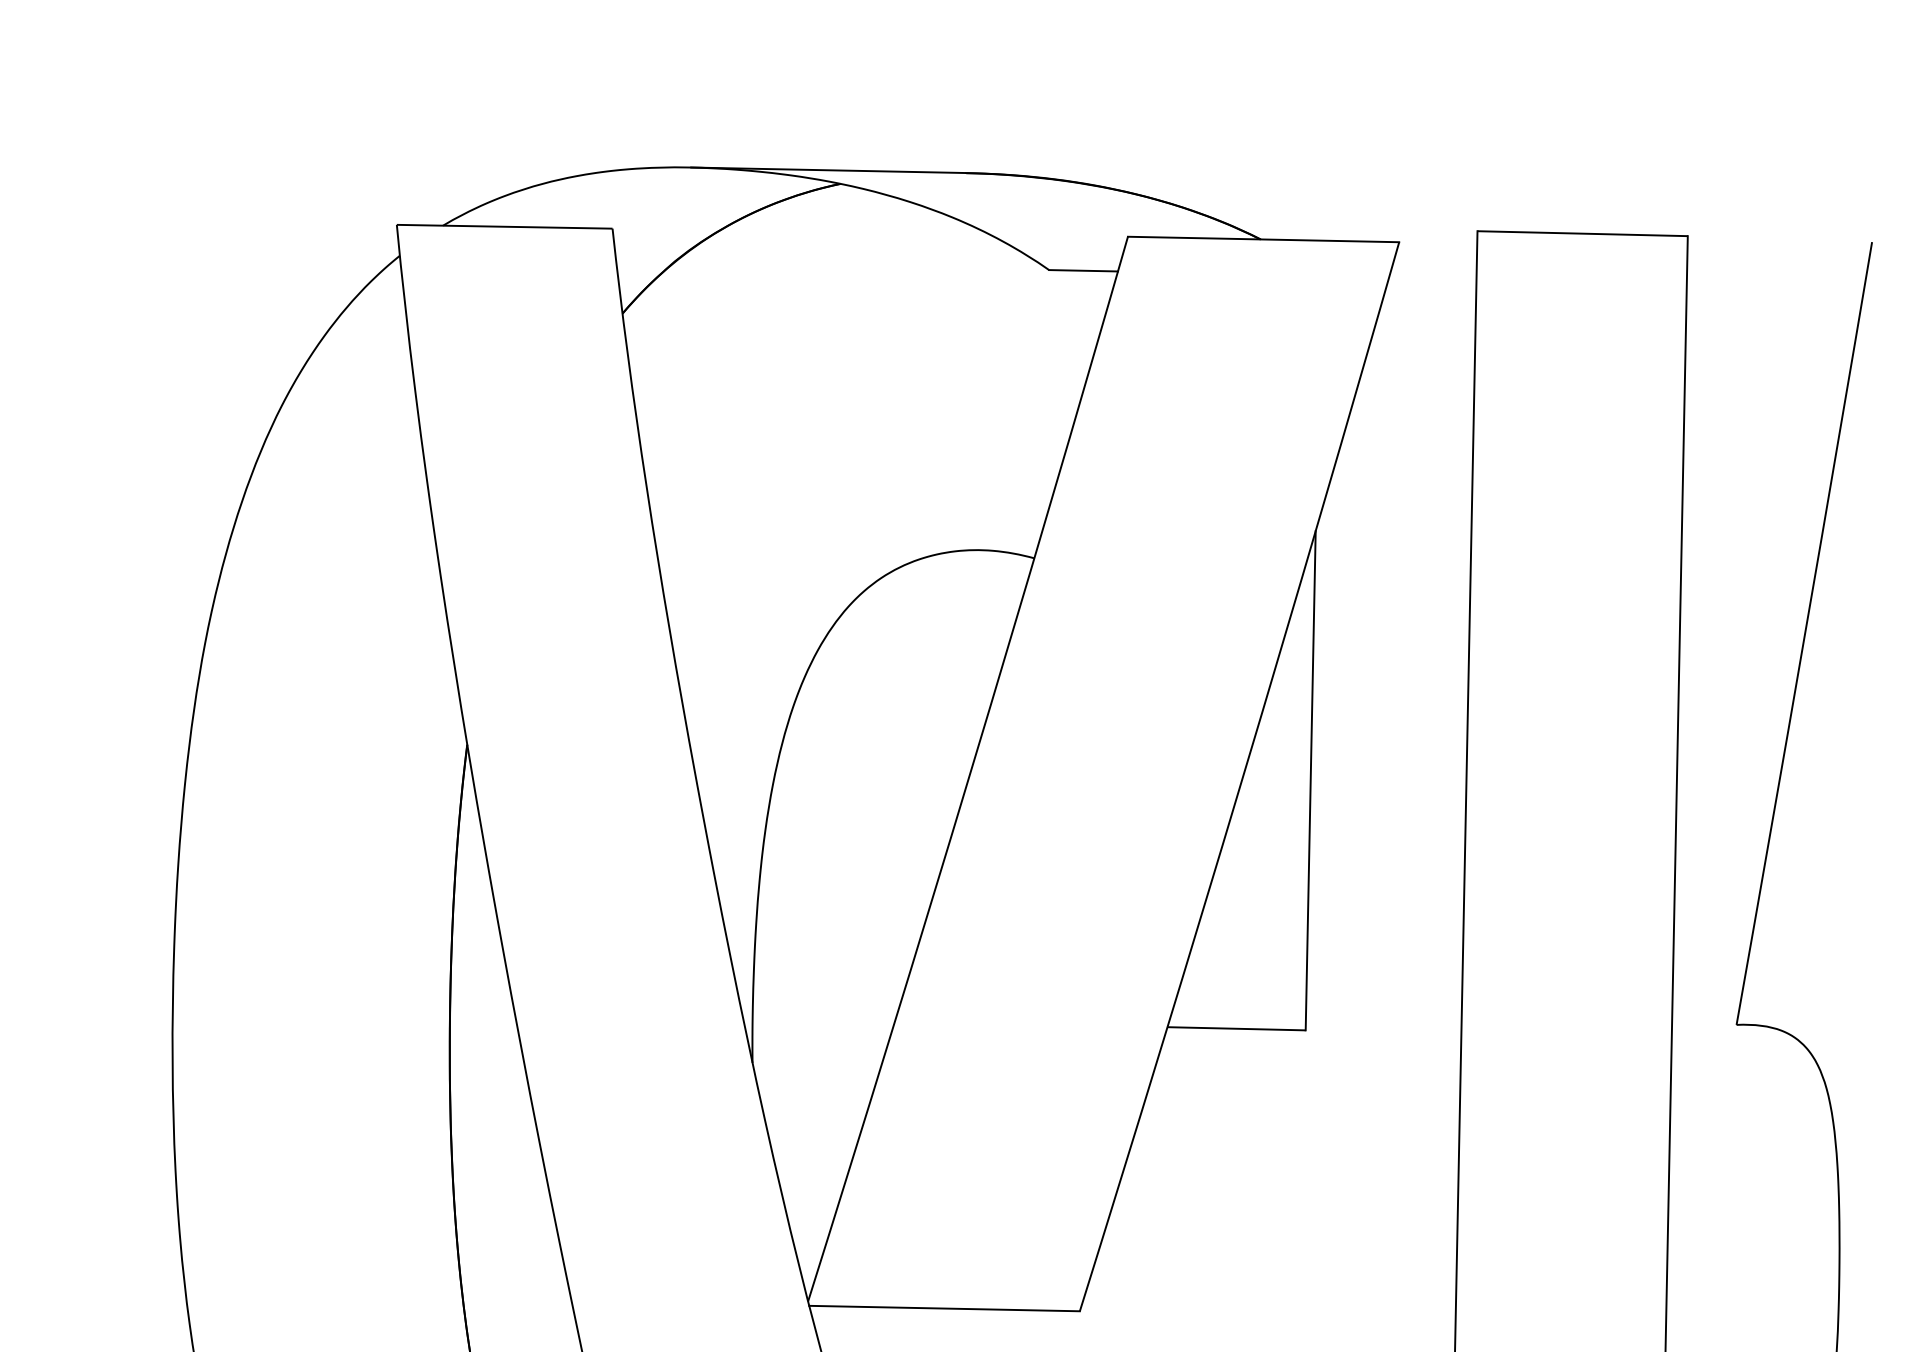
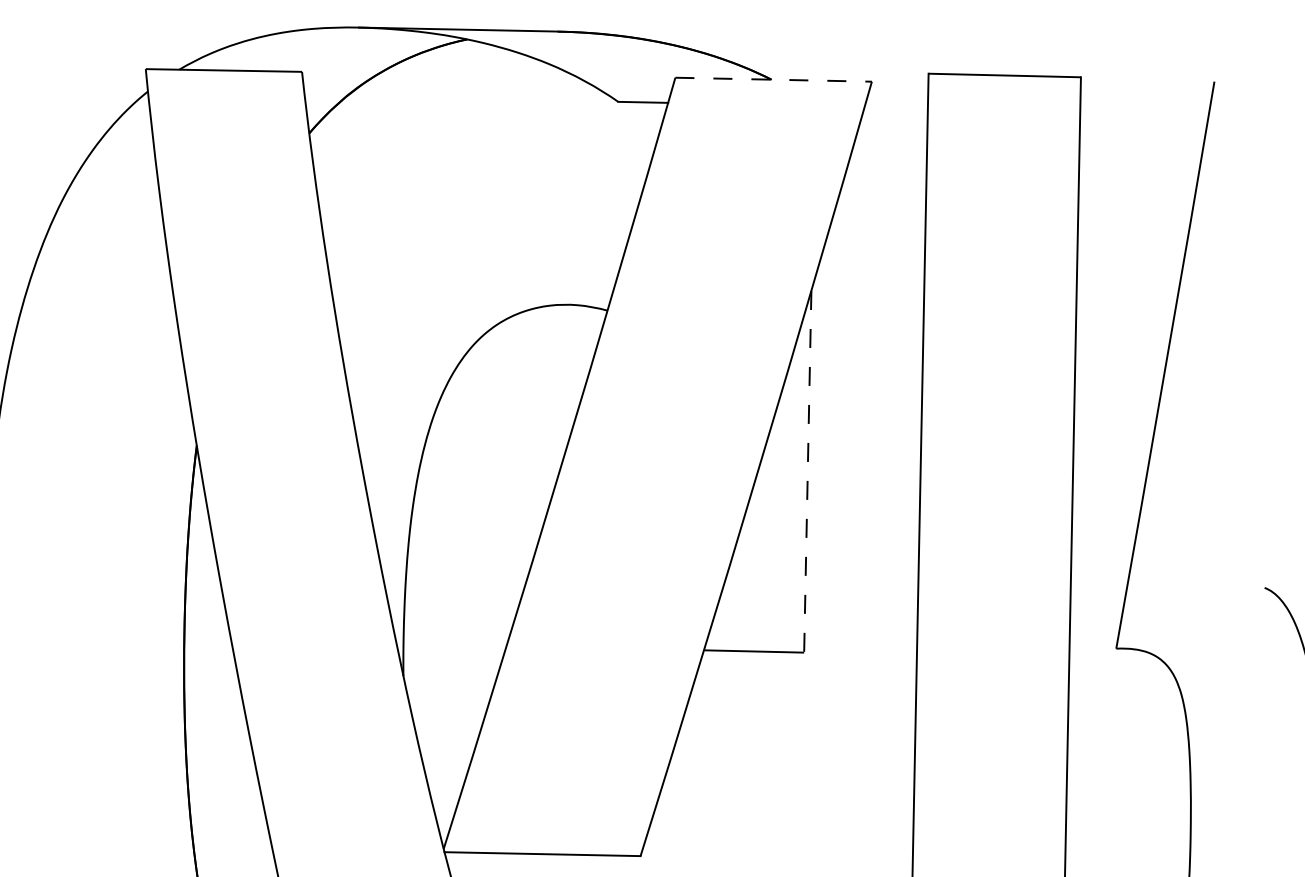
line: (1263, 239) -> (773, 79), solid -> dashed
line: (1310, 780) -> (807, 471), solid -> dashed

